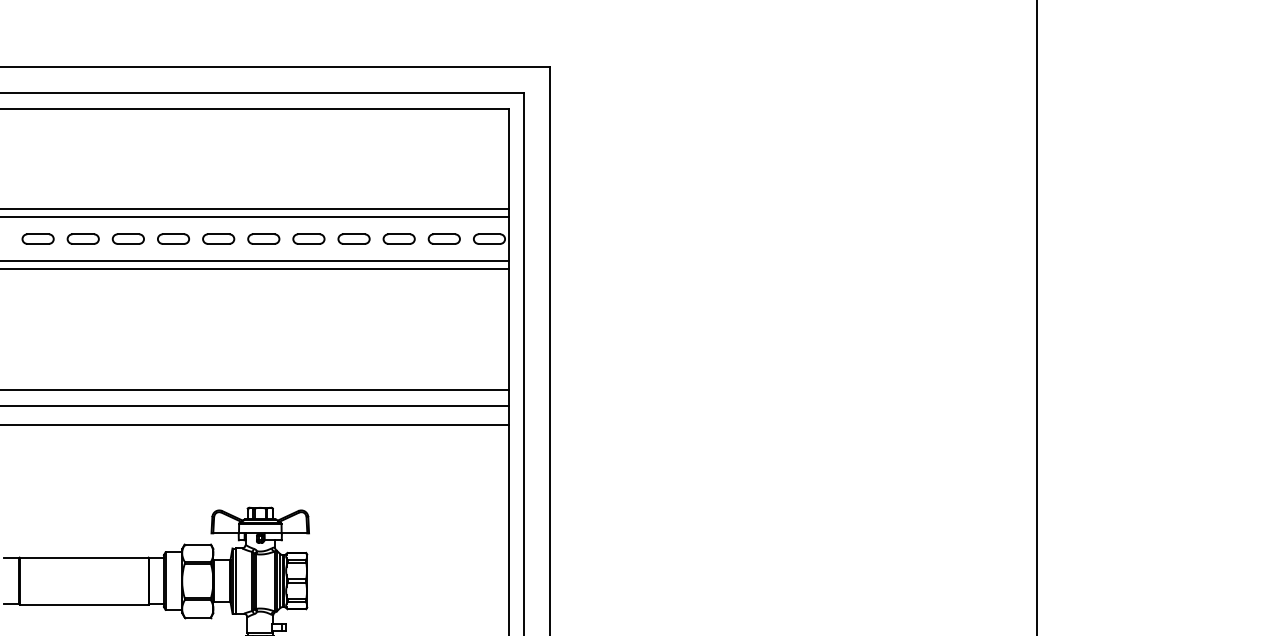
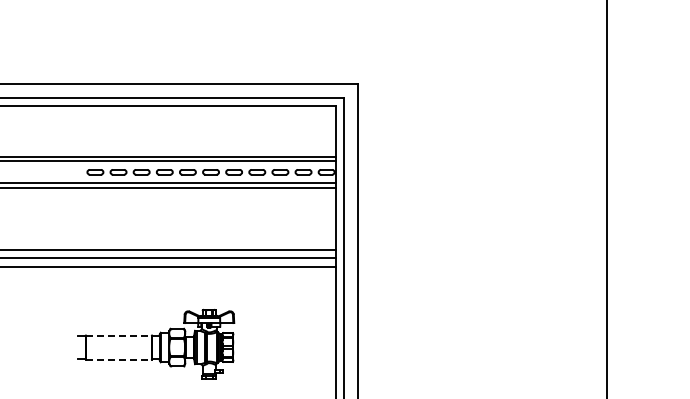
line: (85, 557) -> (119, 335), solid -> dashed
line: (85, 604) -> (119, 359), solid -> dashed

